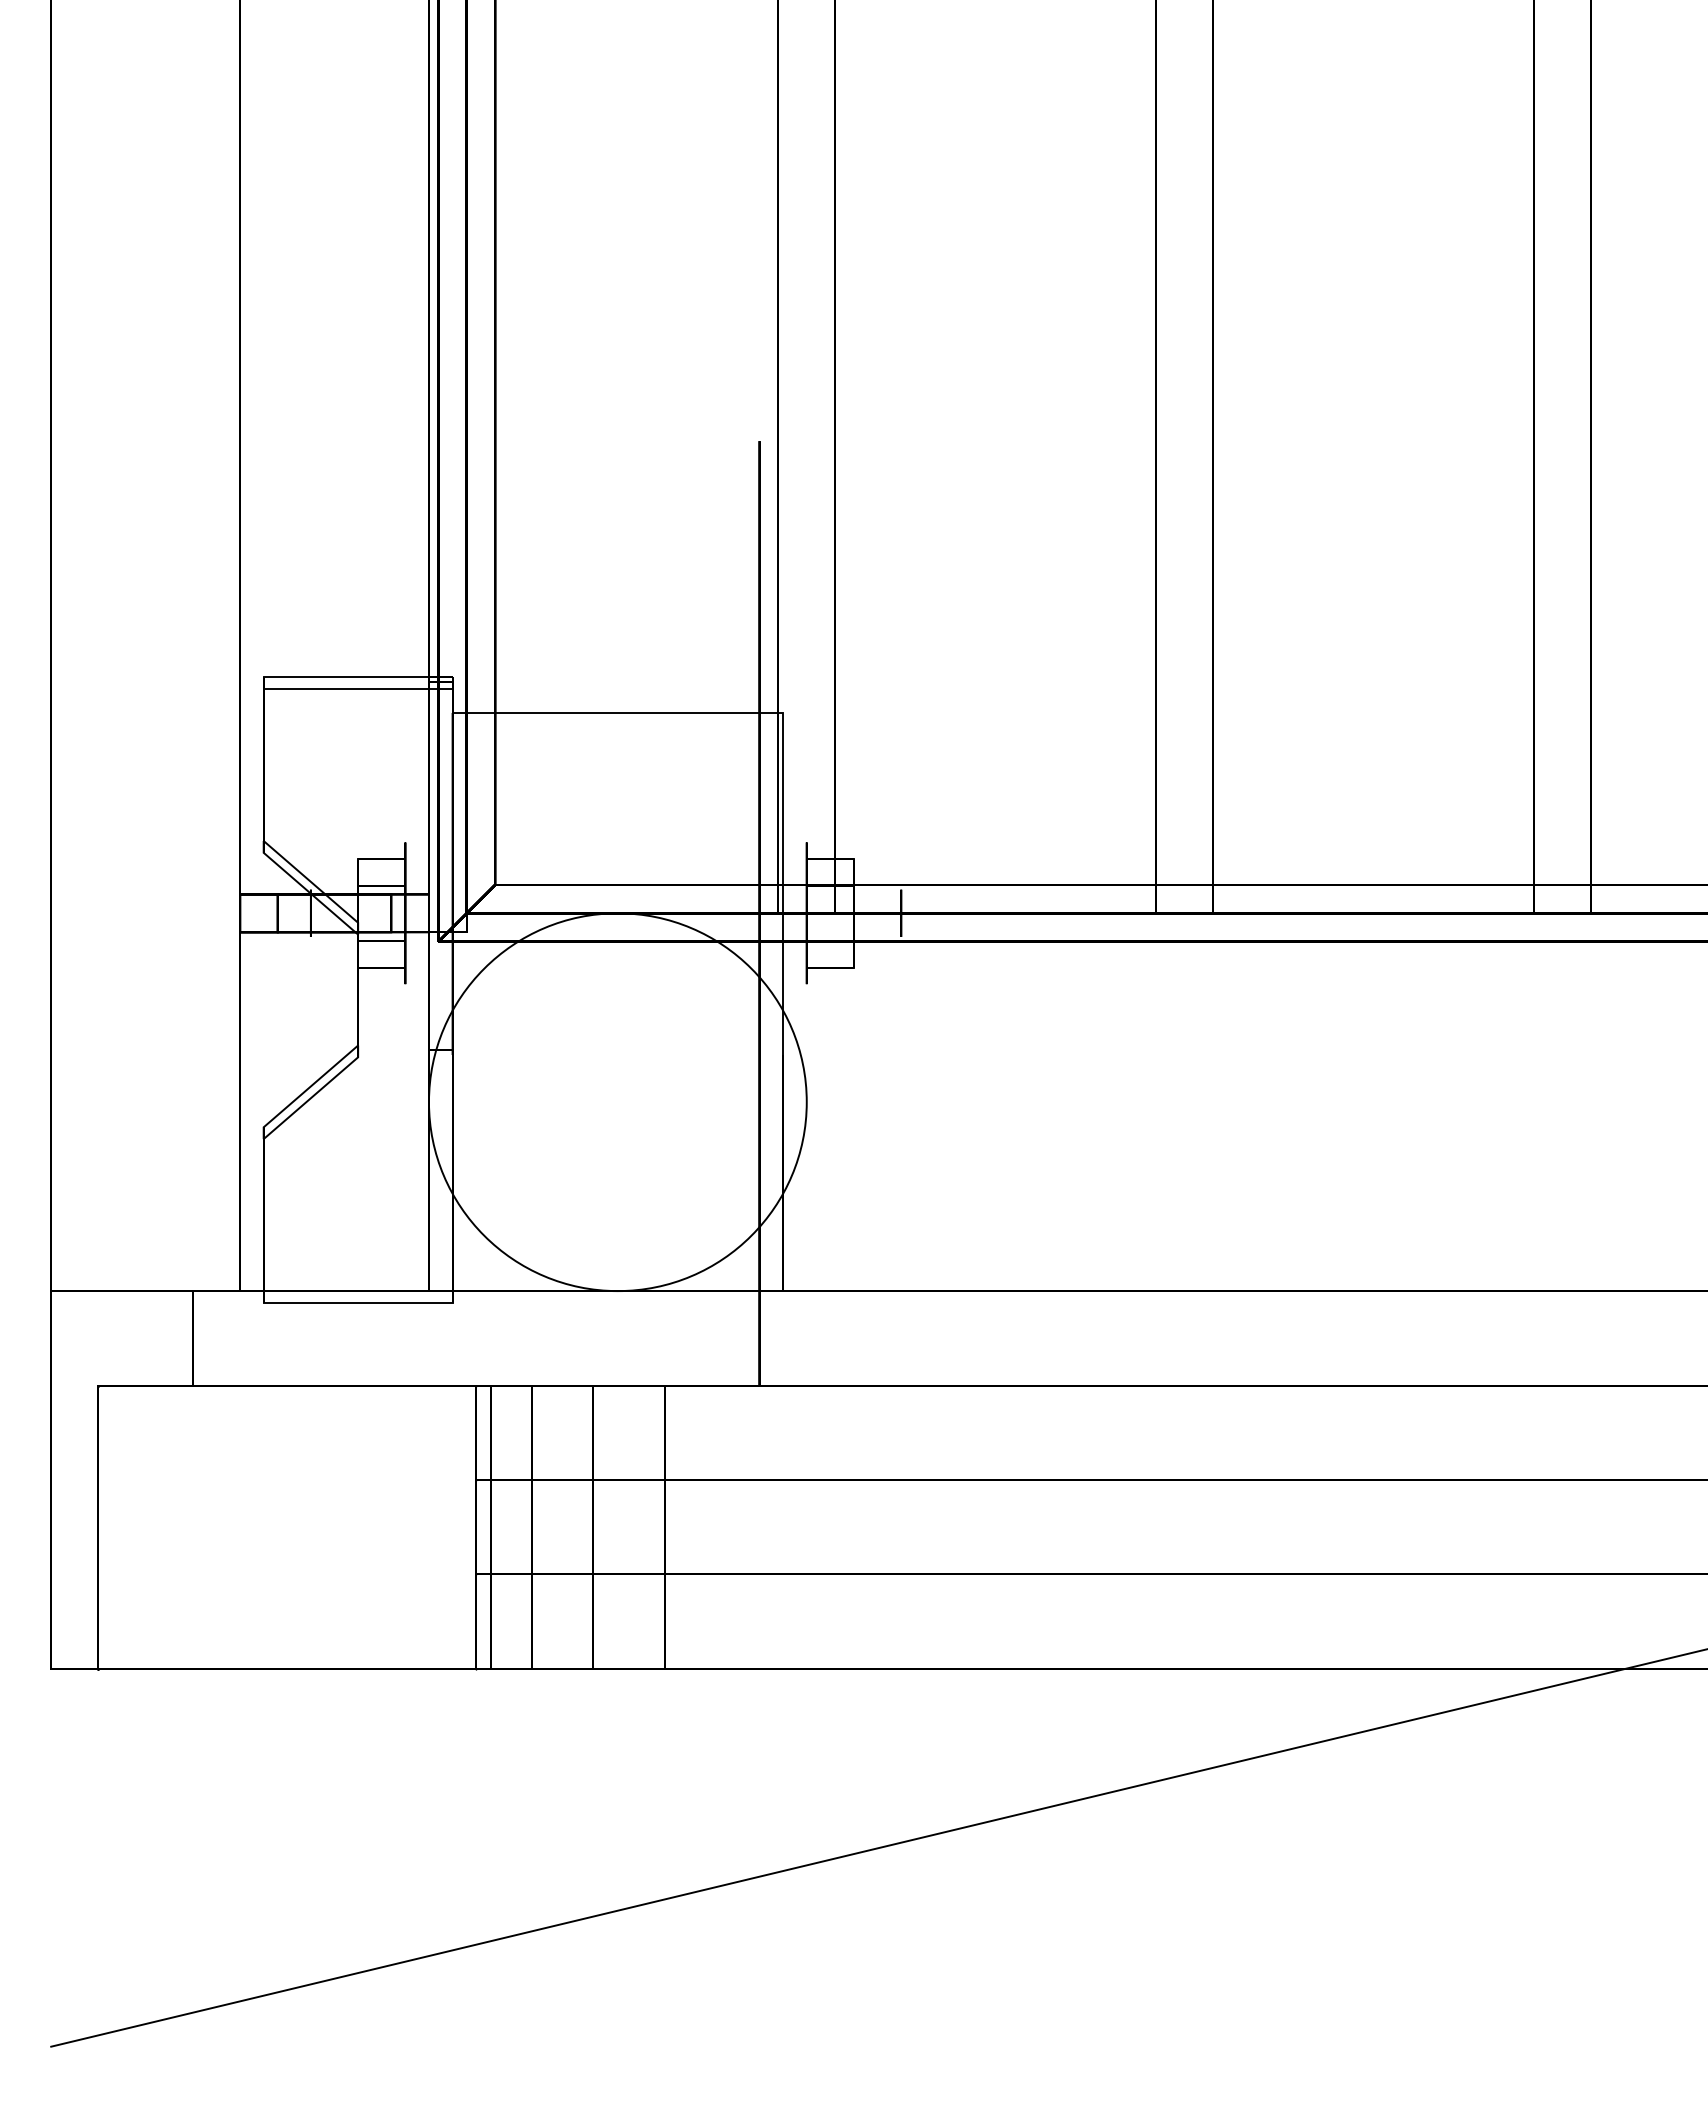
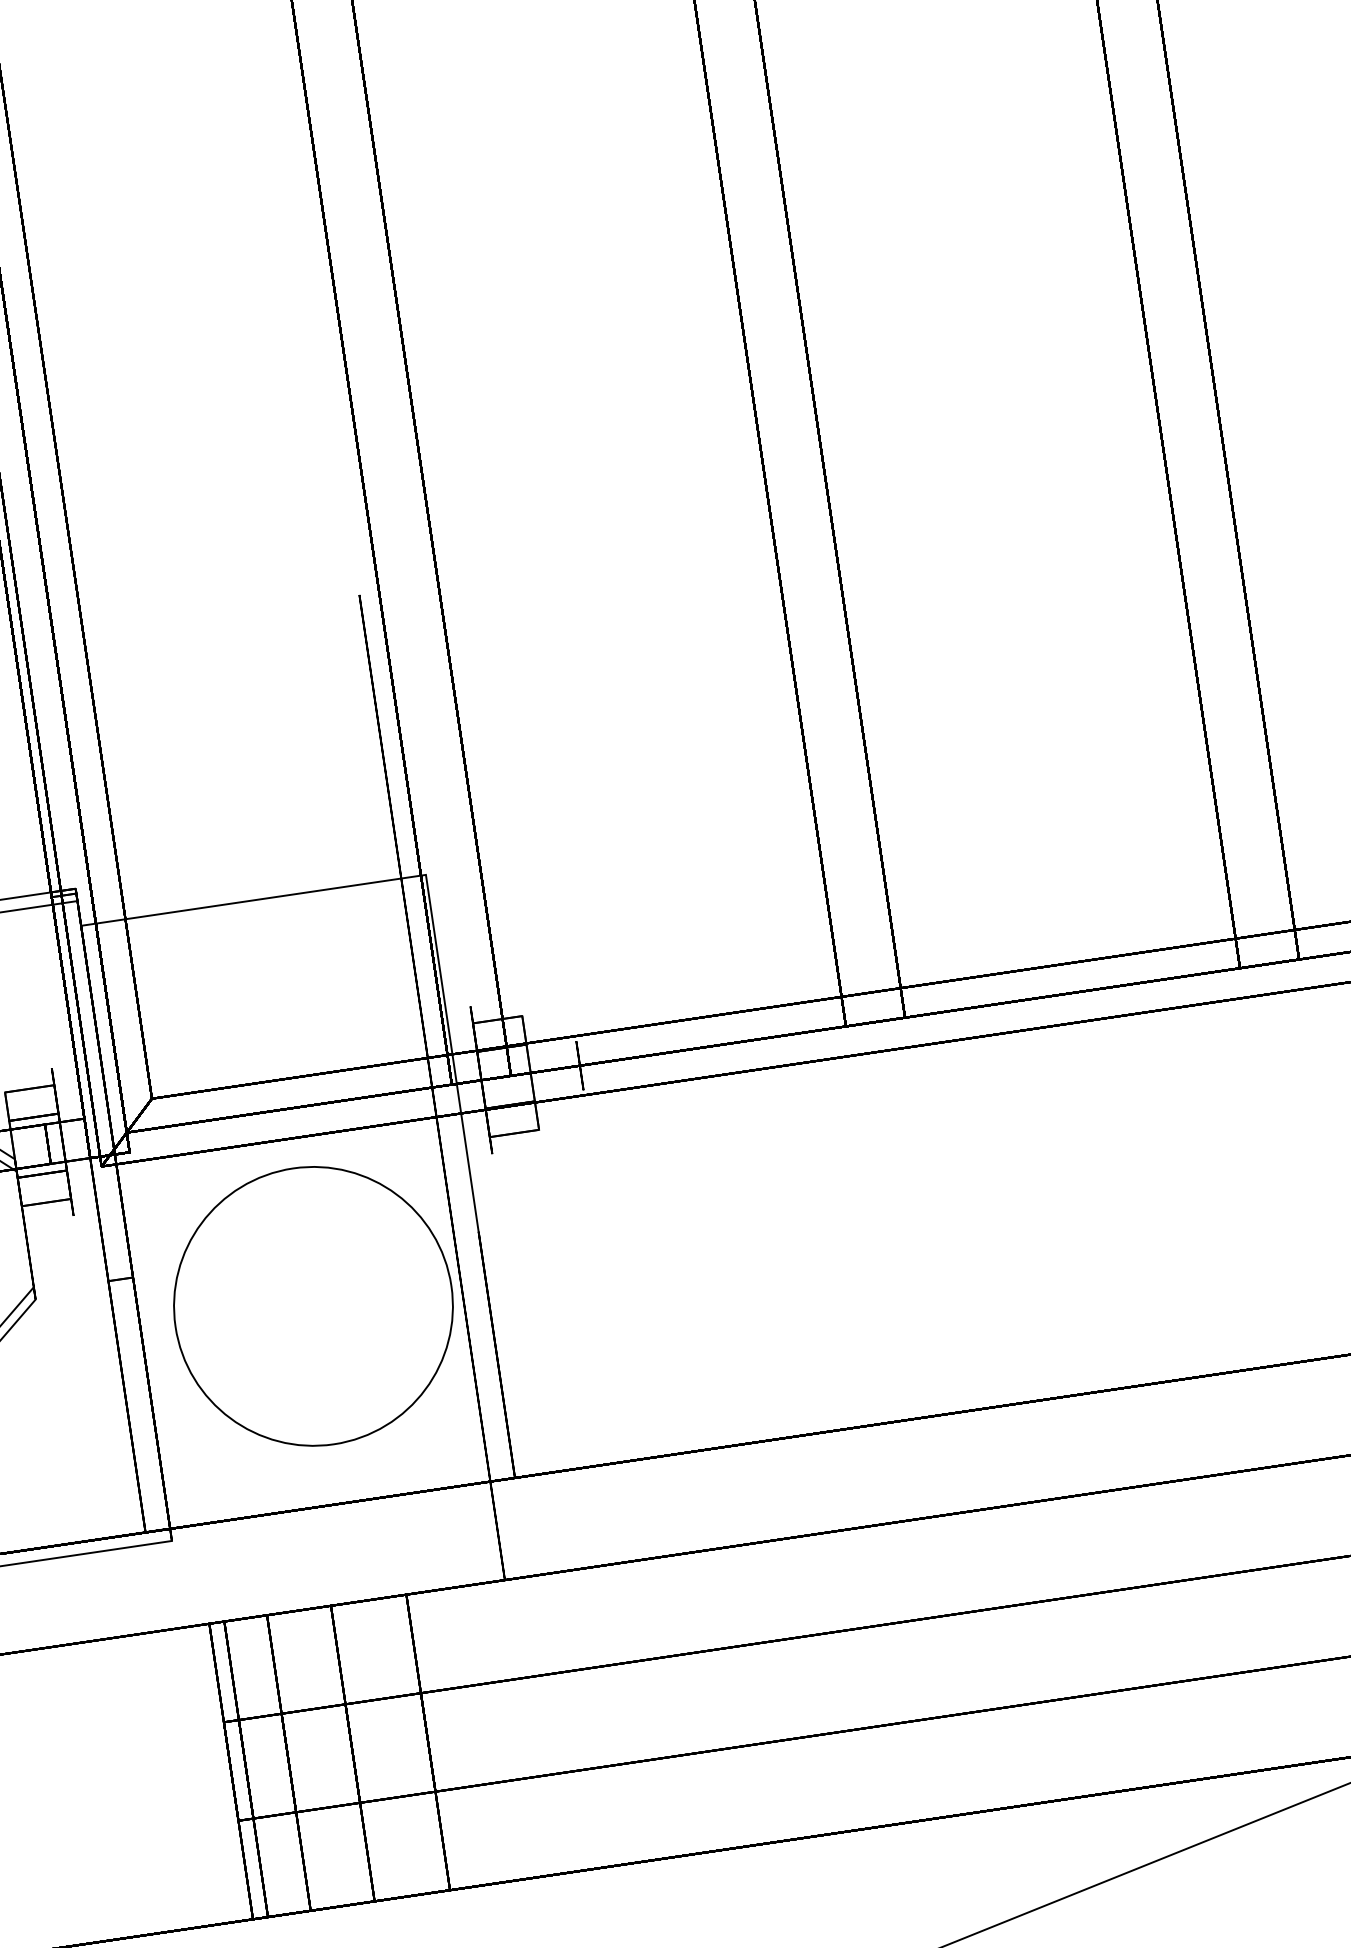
circle: (617, 1102) -> (313, 1306), size x0.7

